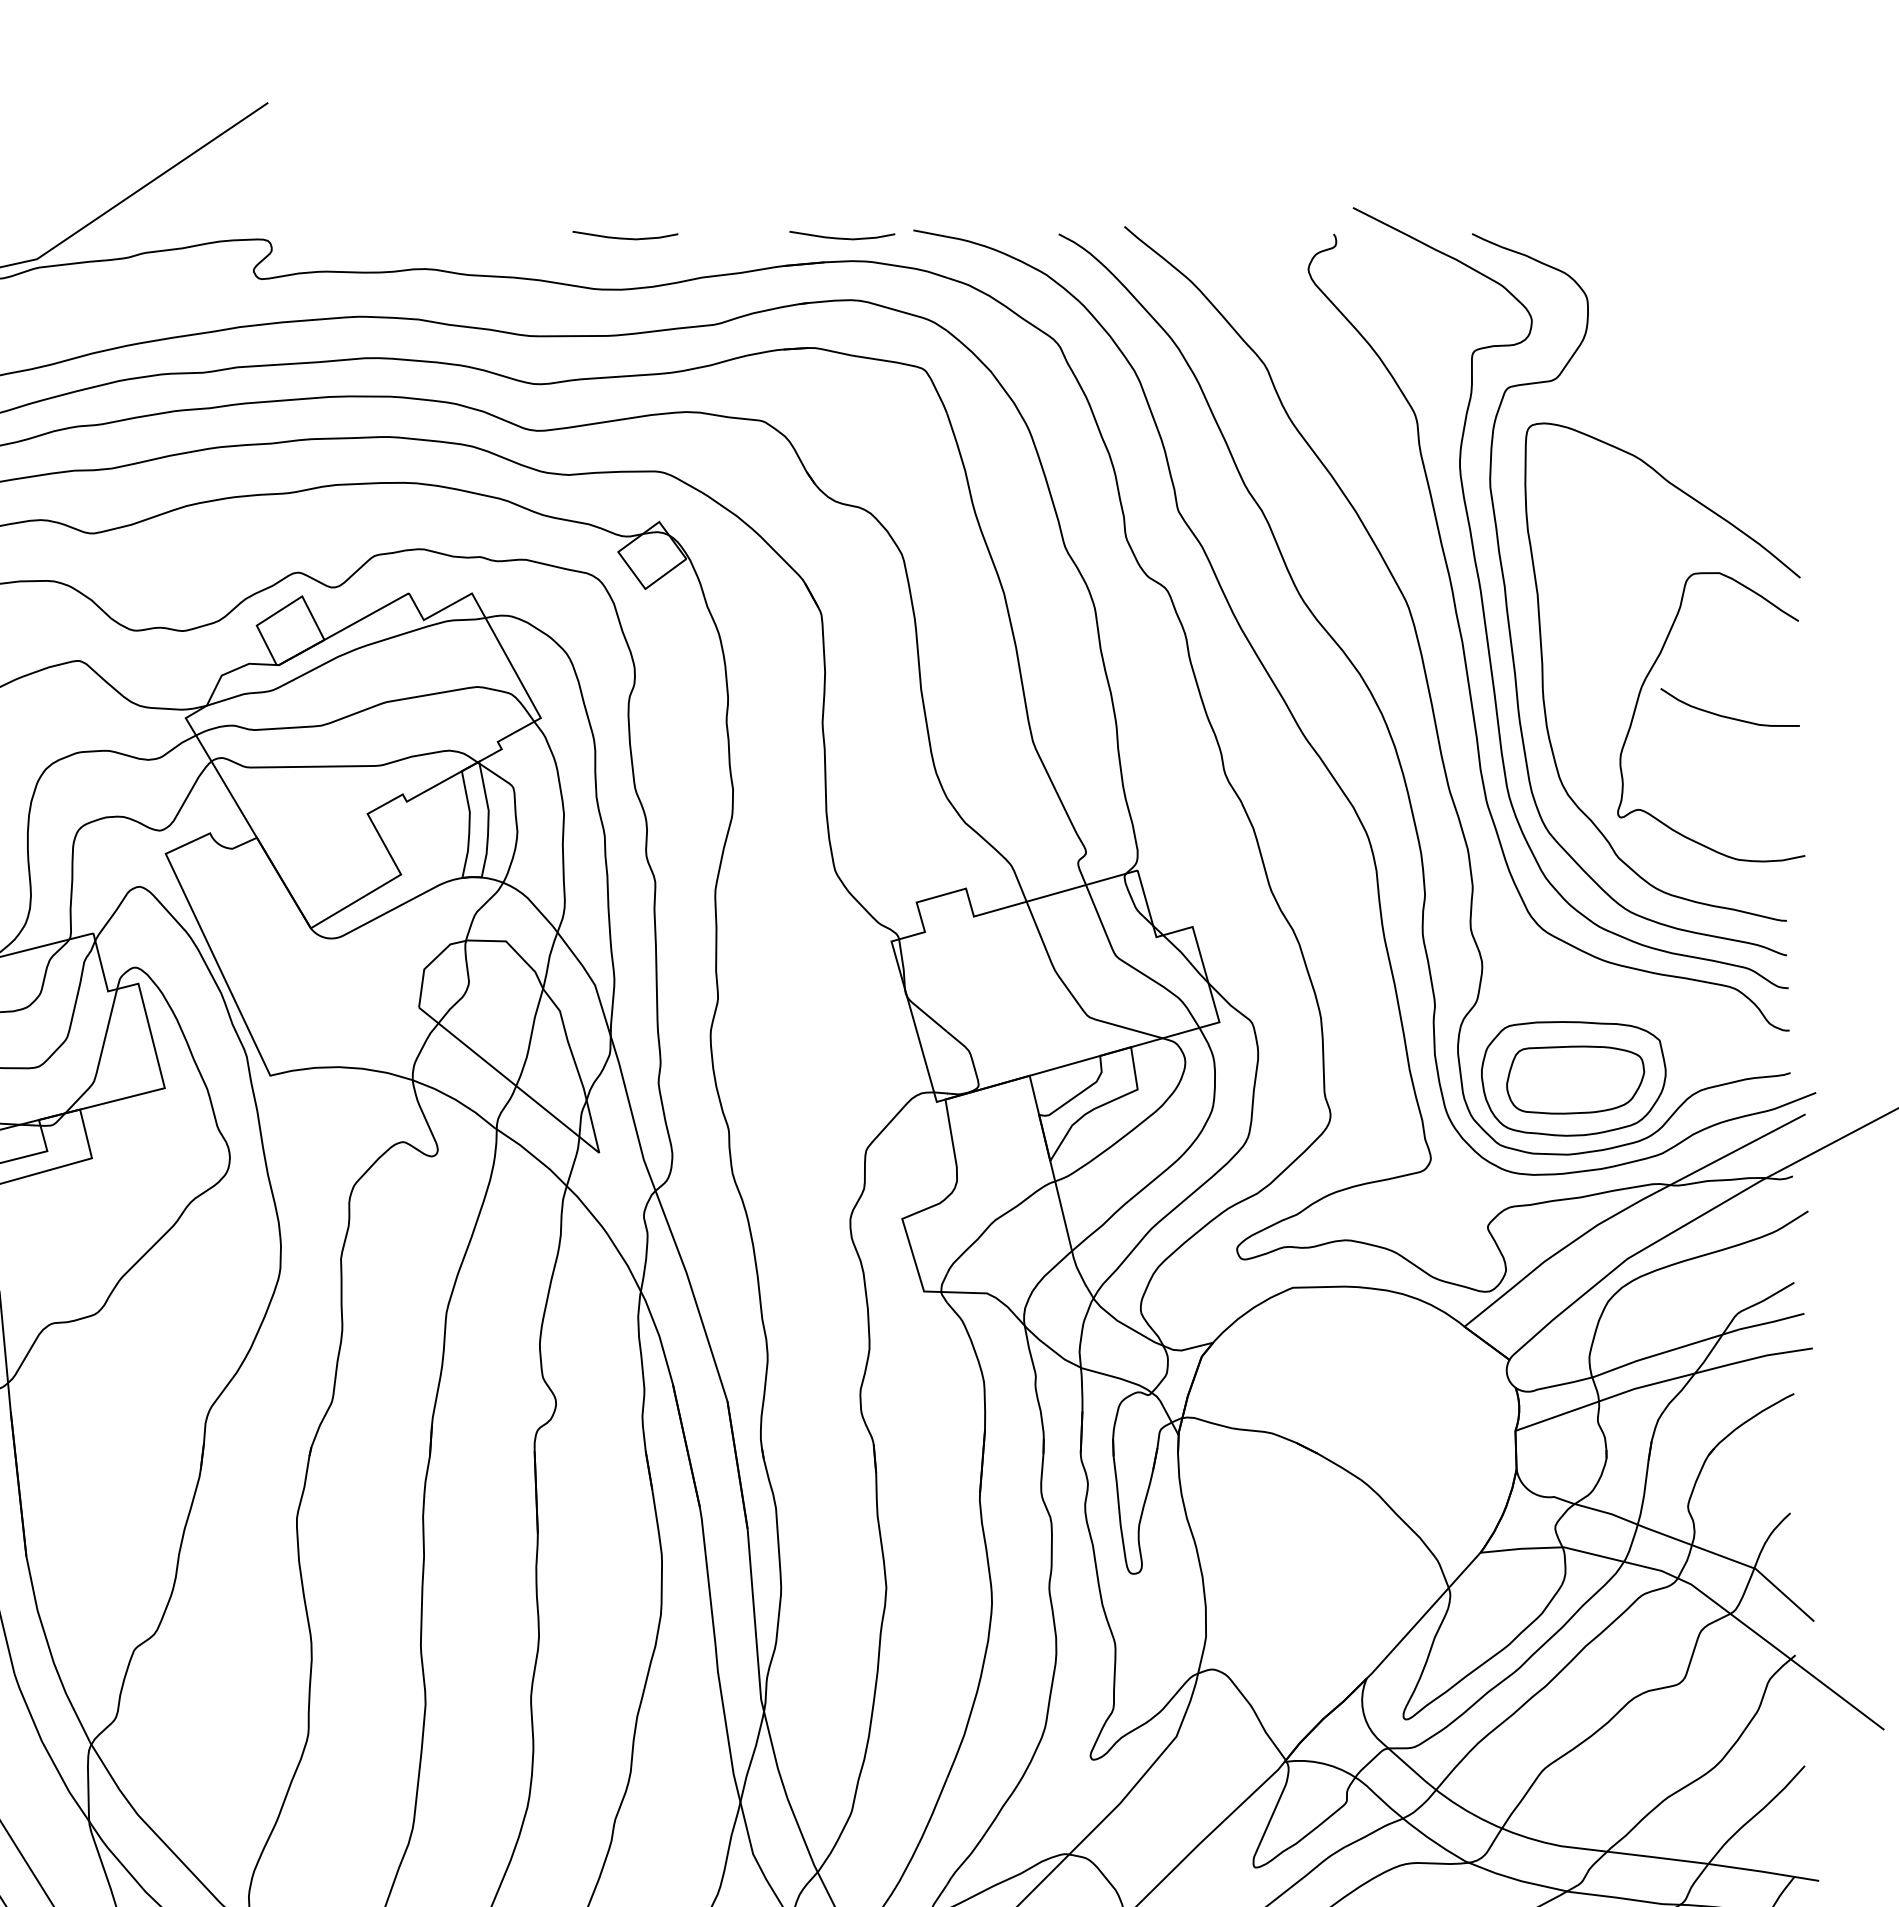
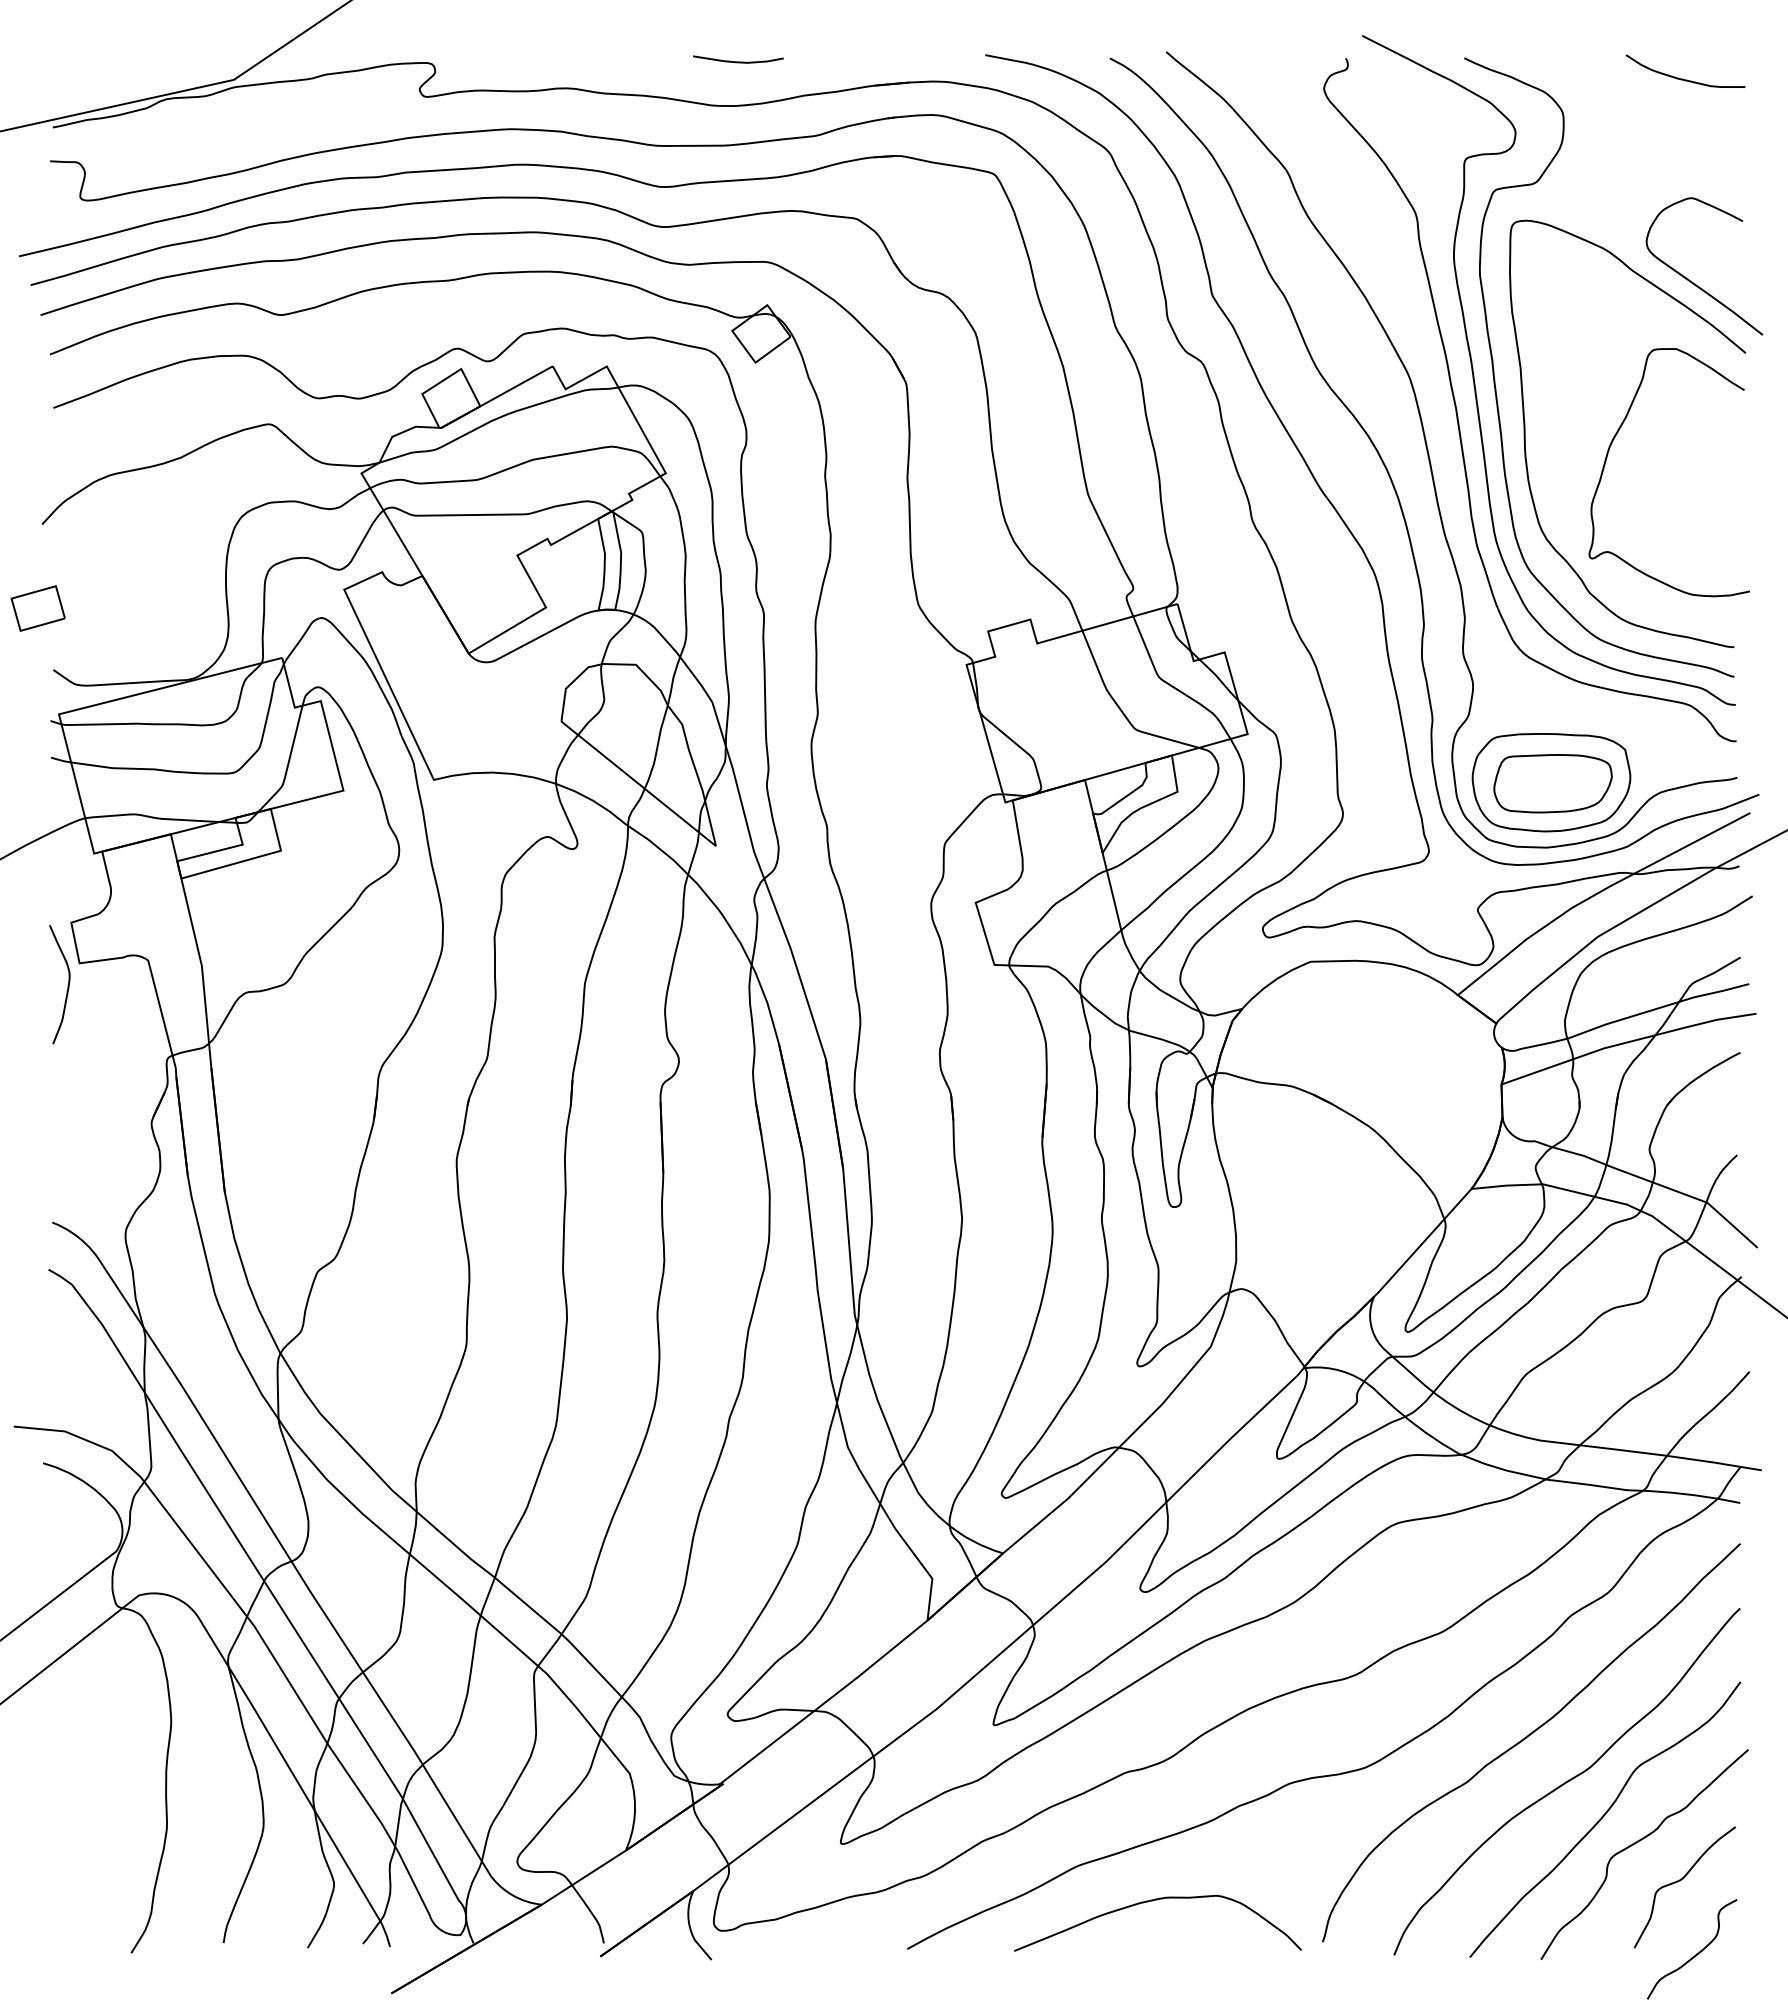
curve: (842, 237) -> (924, 61), removed
curve: (1738, 494) -> (1692, 281), added
curve: (1726, 715) -> (1682, 78), moved

